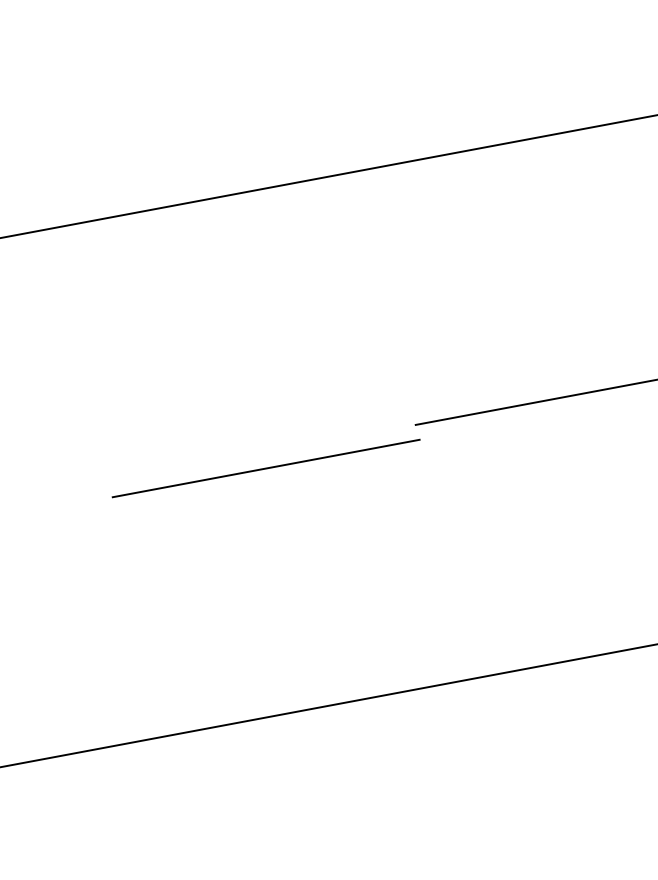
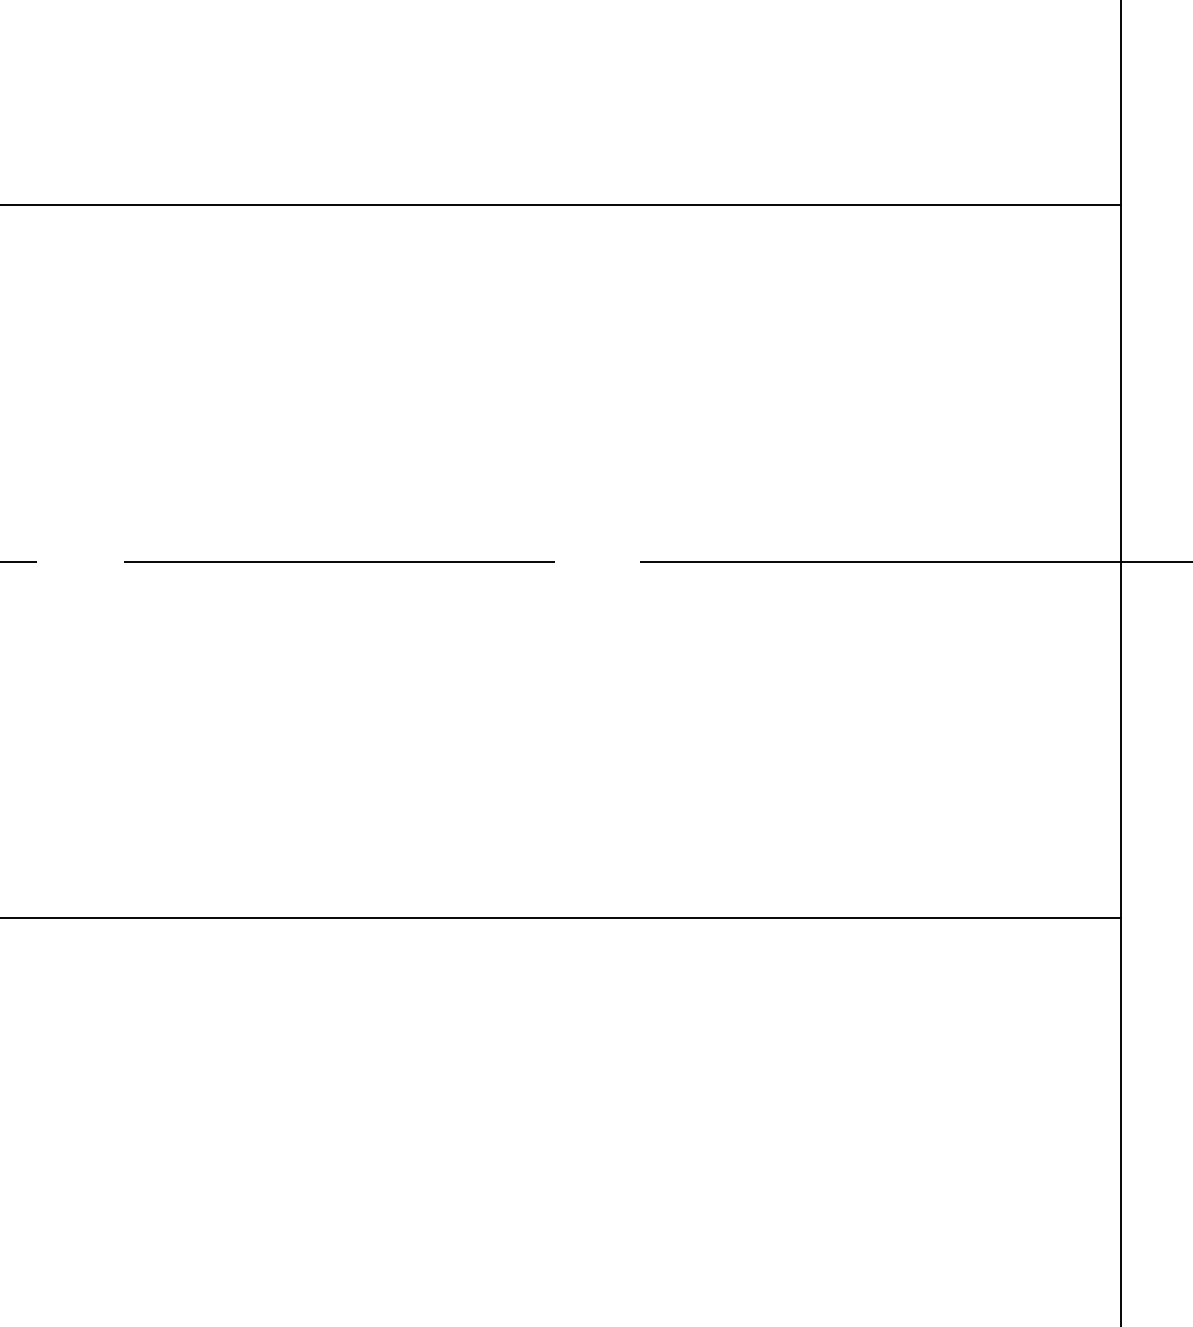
line: (266, 468) -> (339, 561), moved

